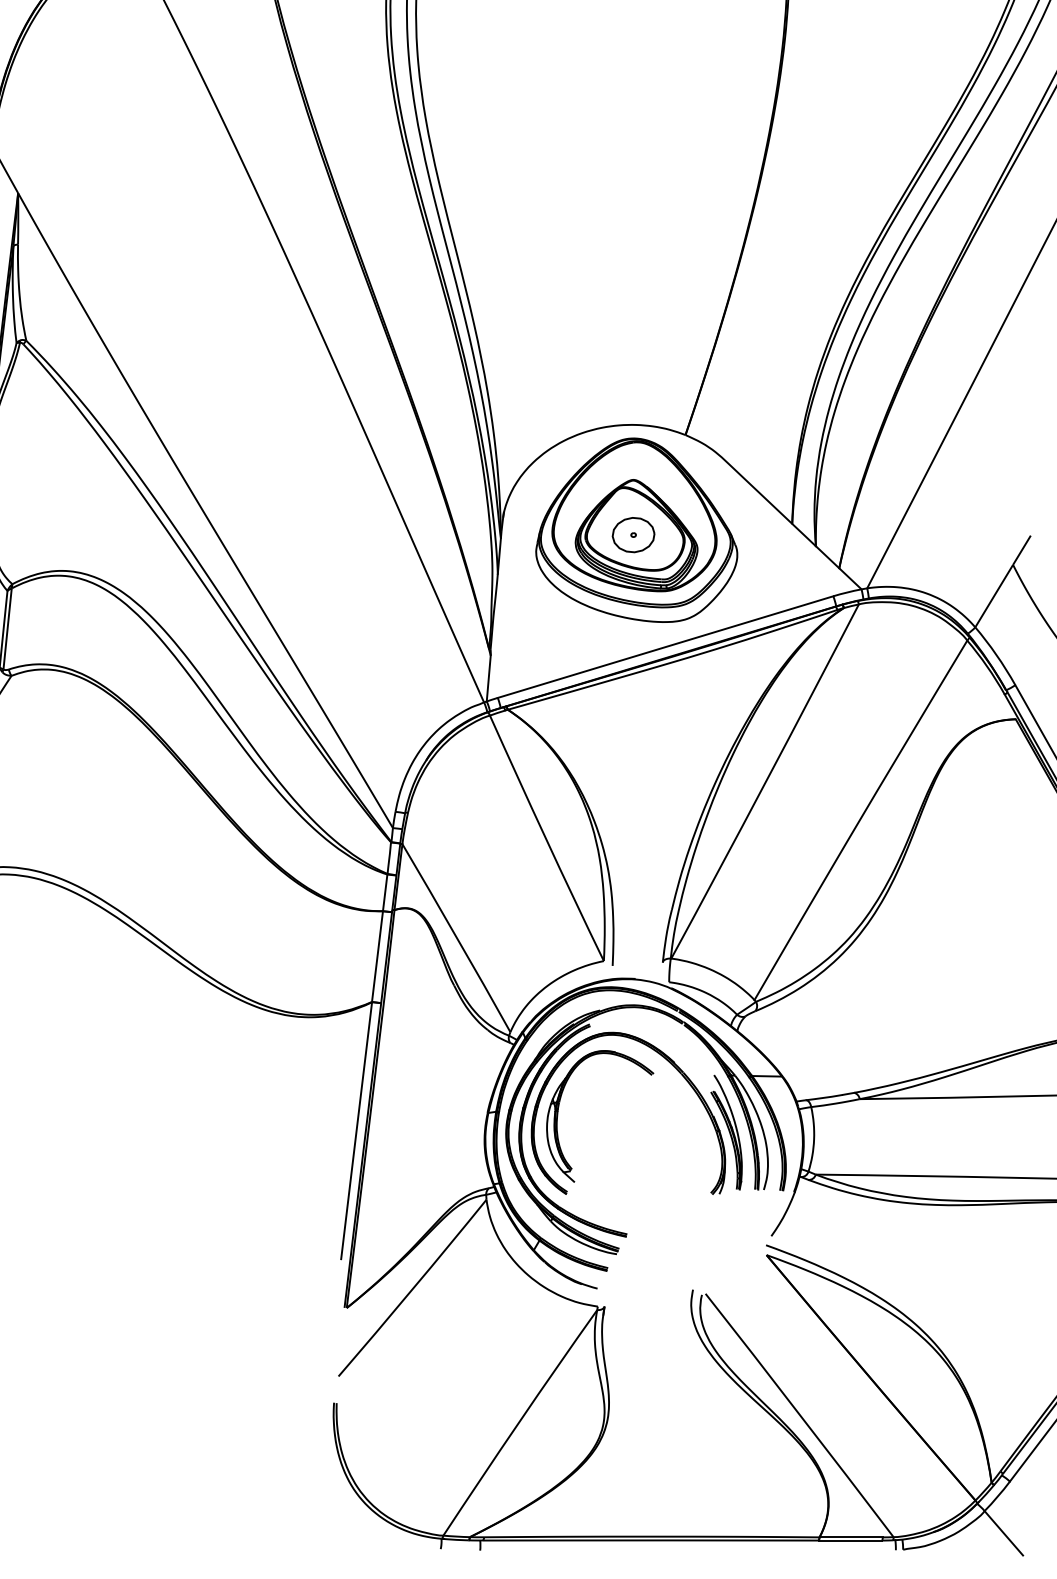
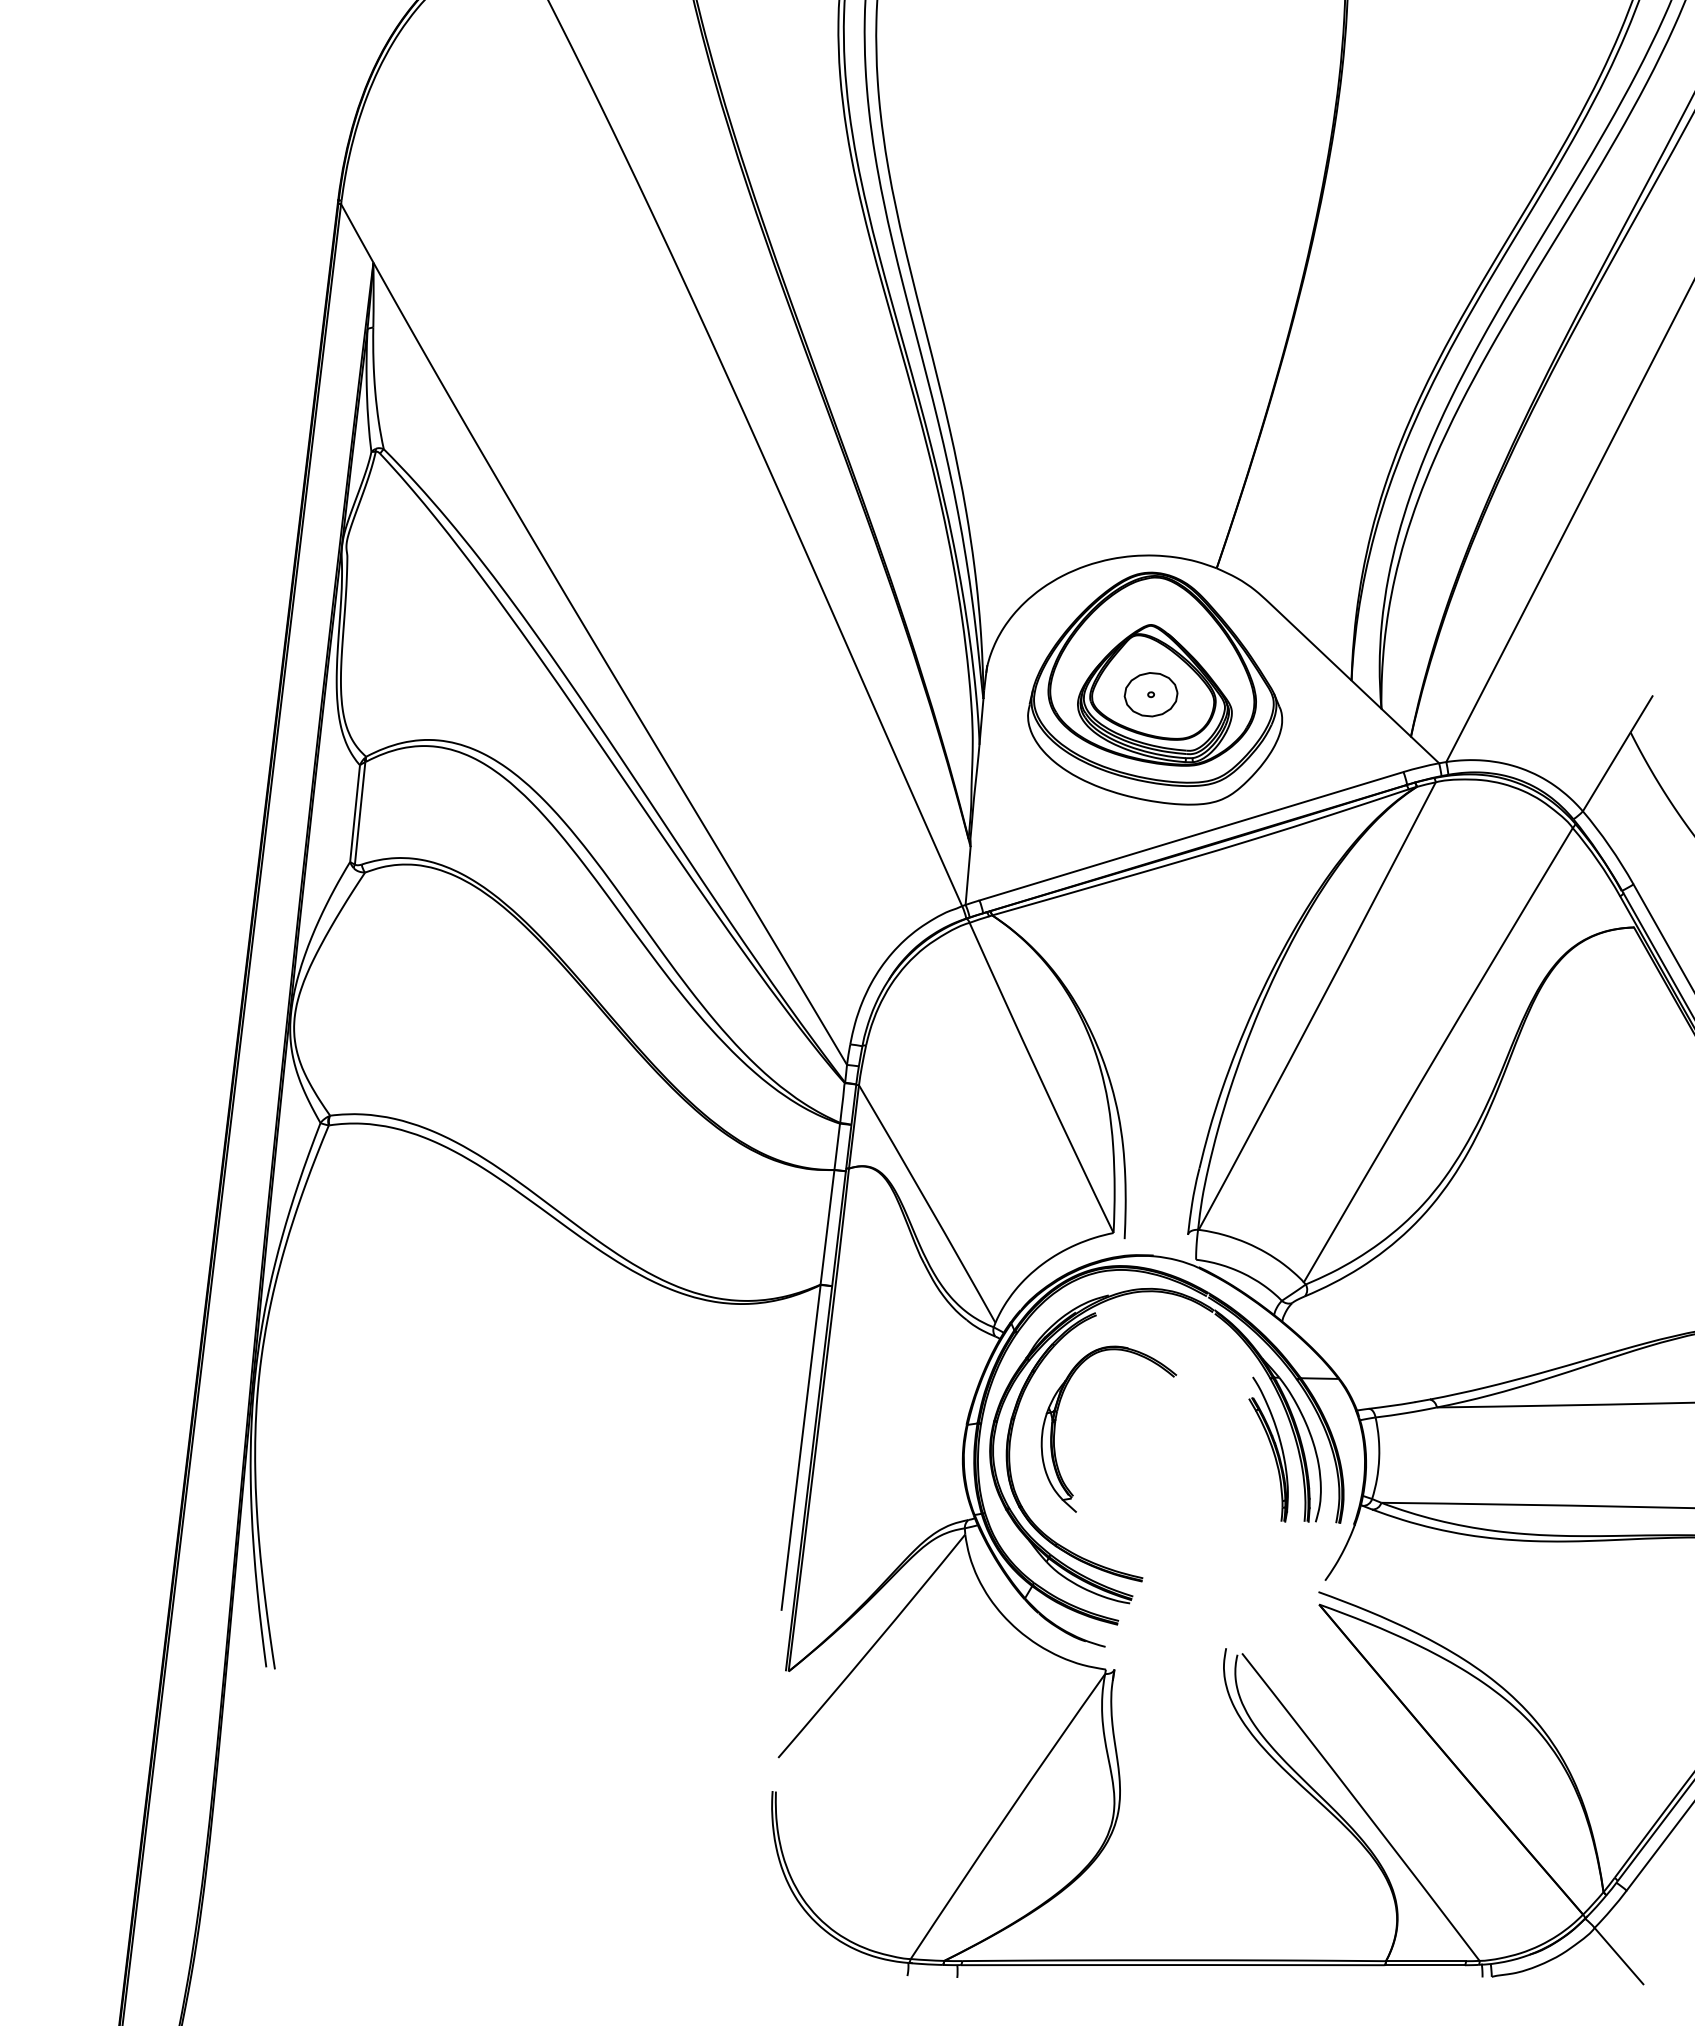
part: (674, 1067) -> (1202, 1367), removed

